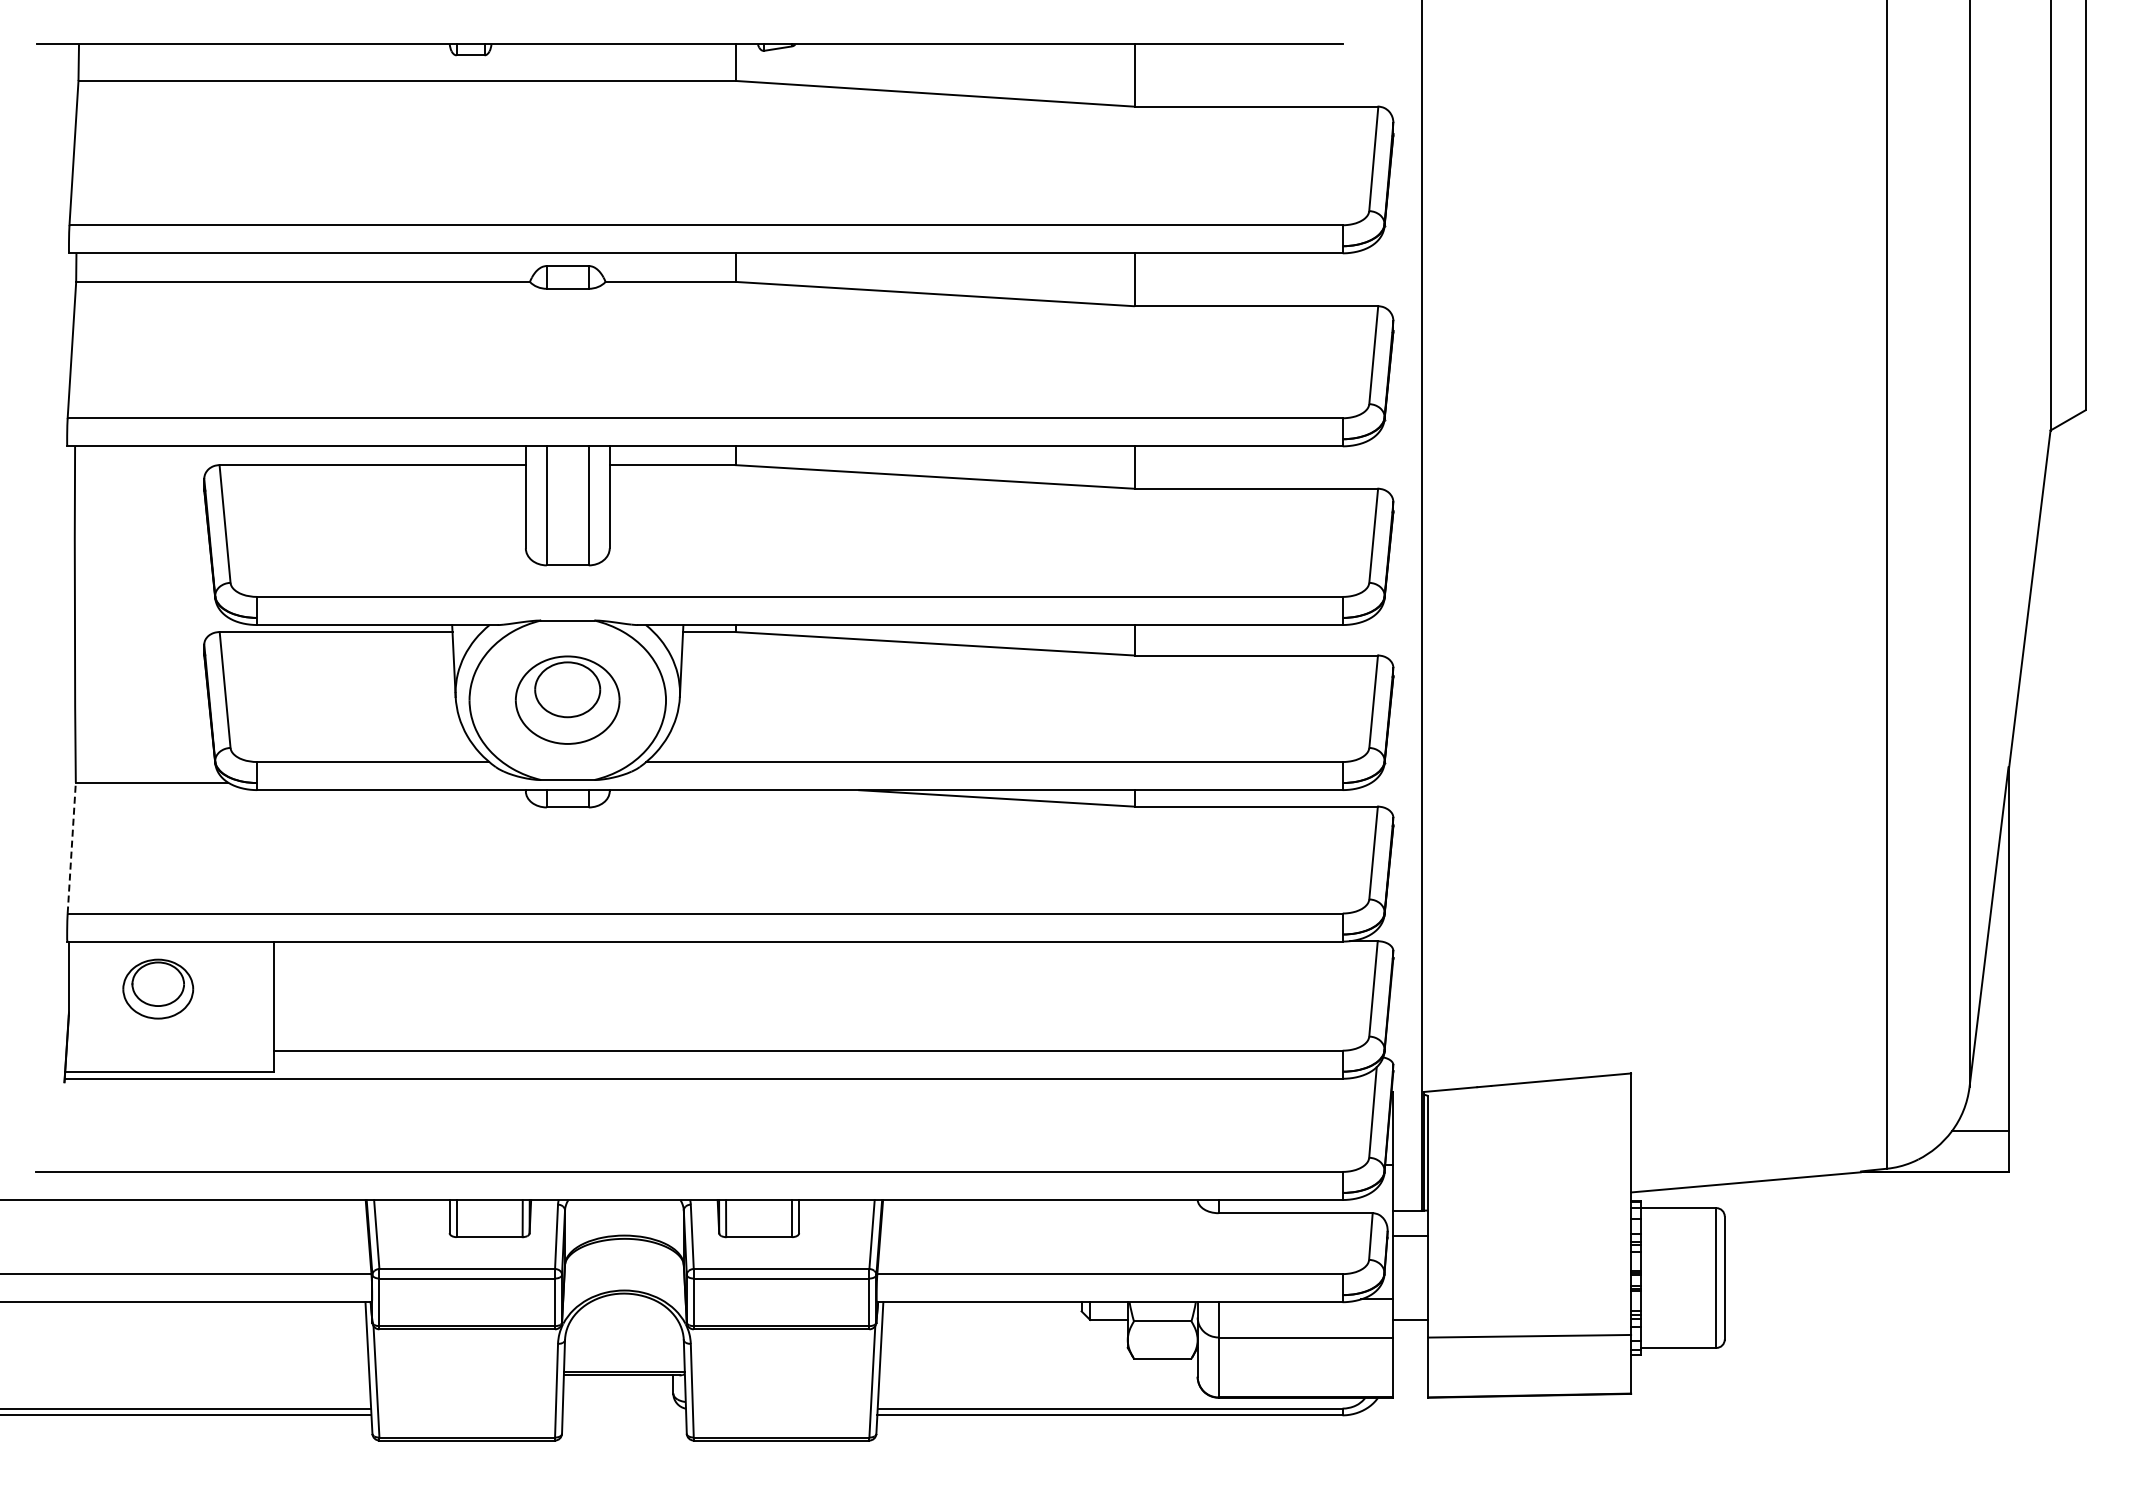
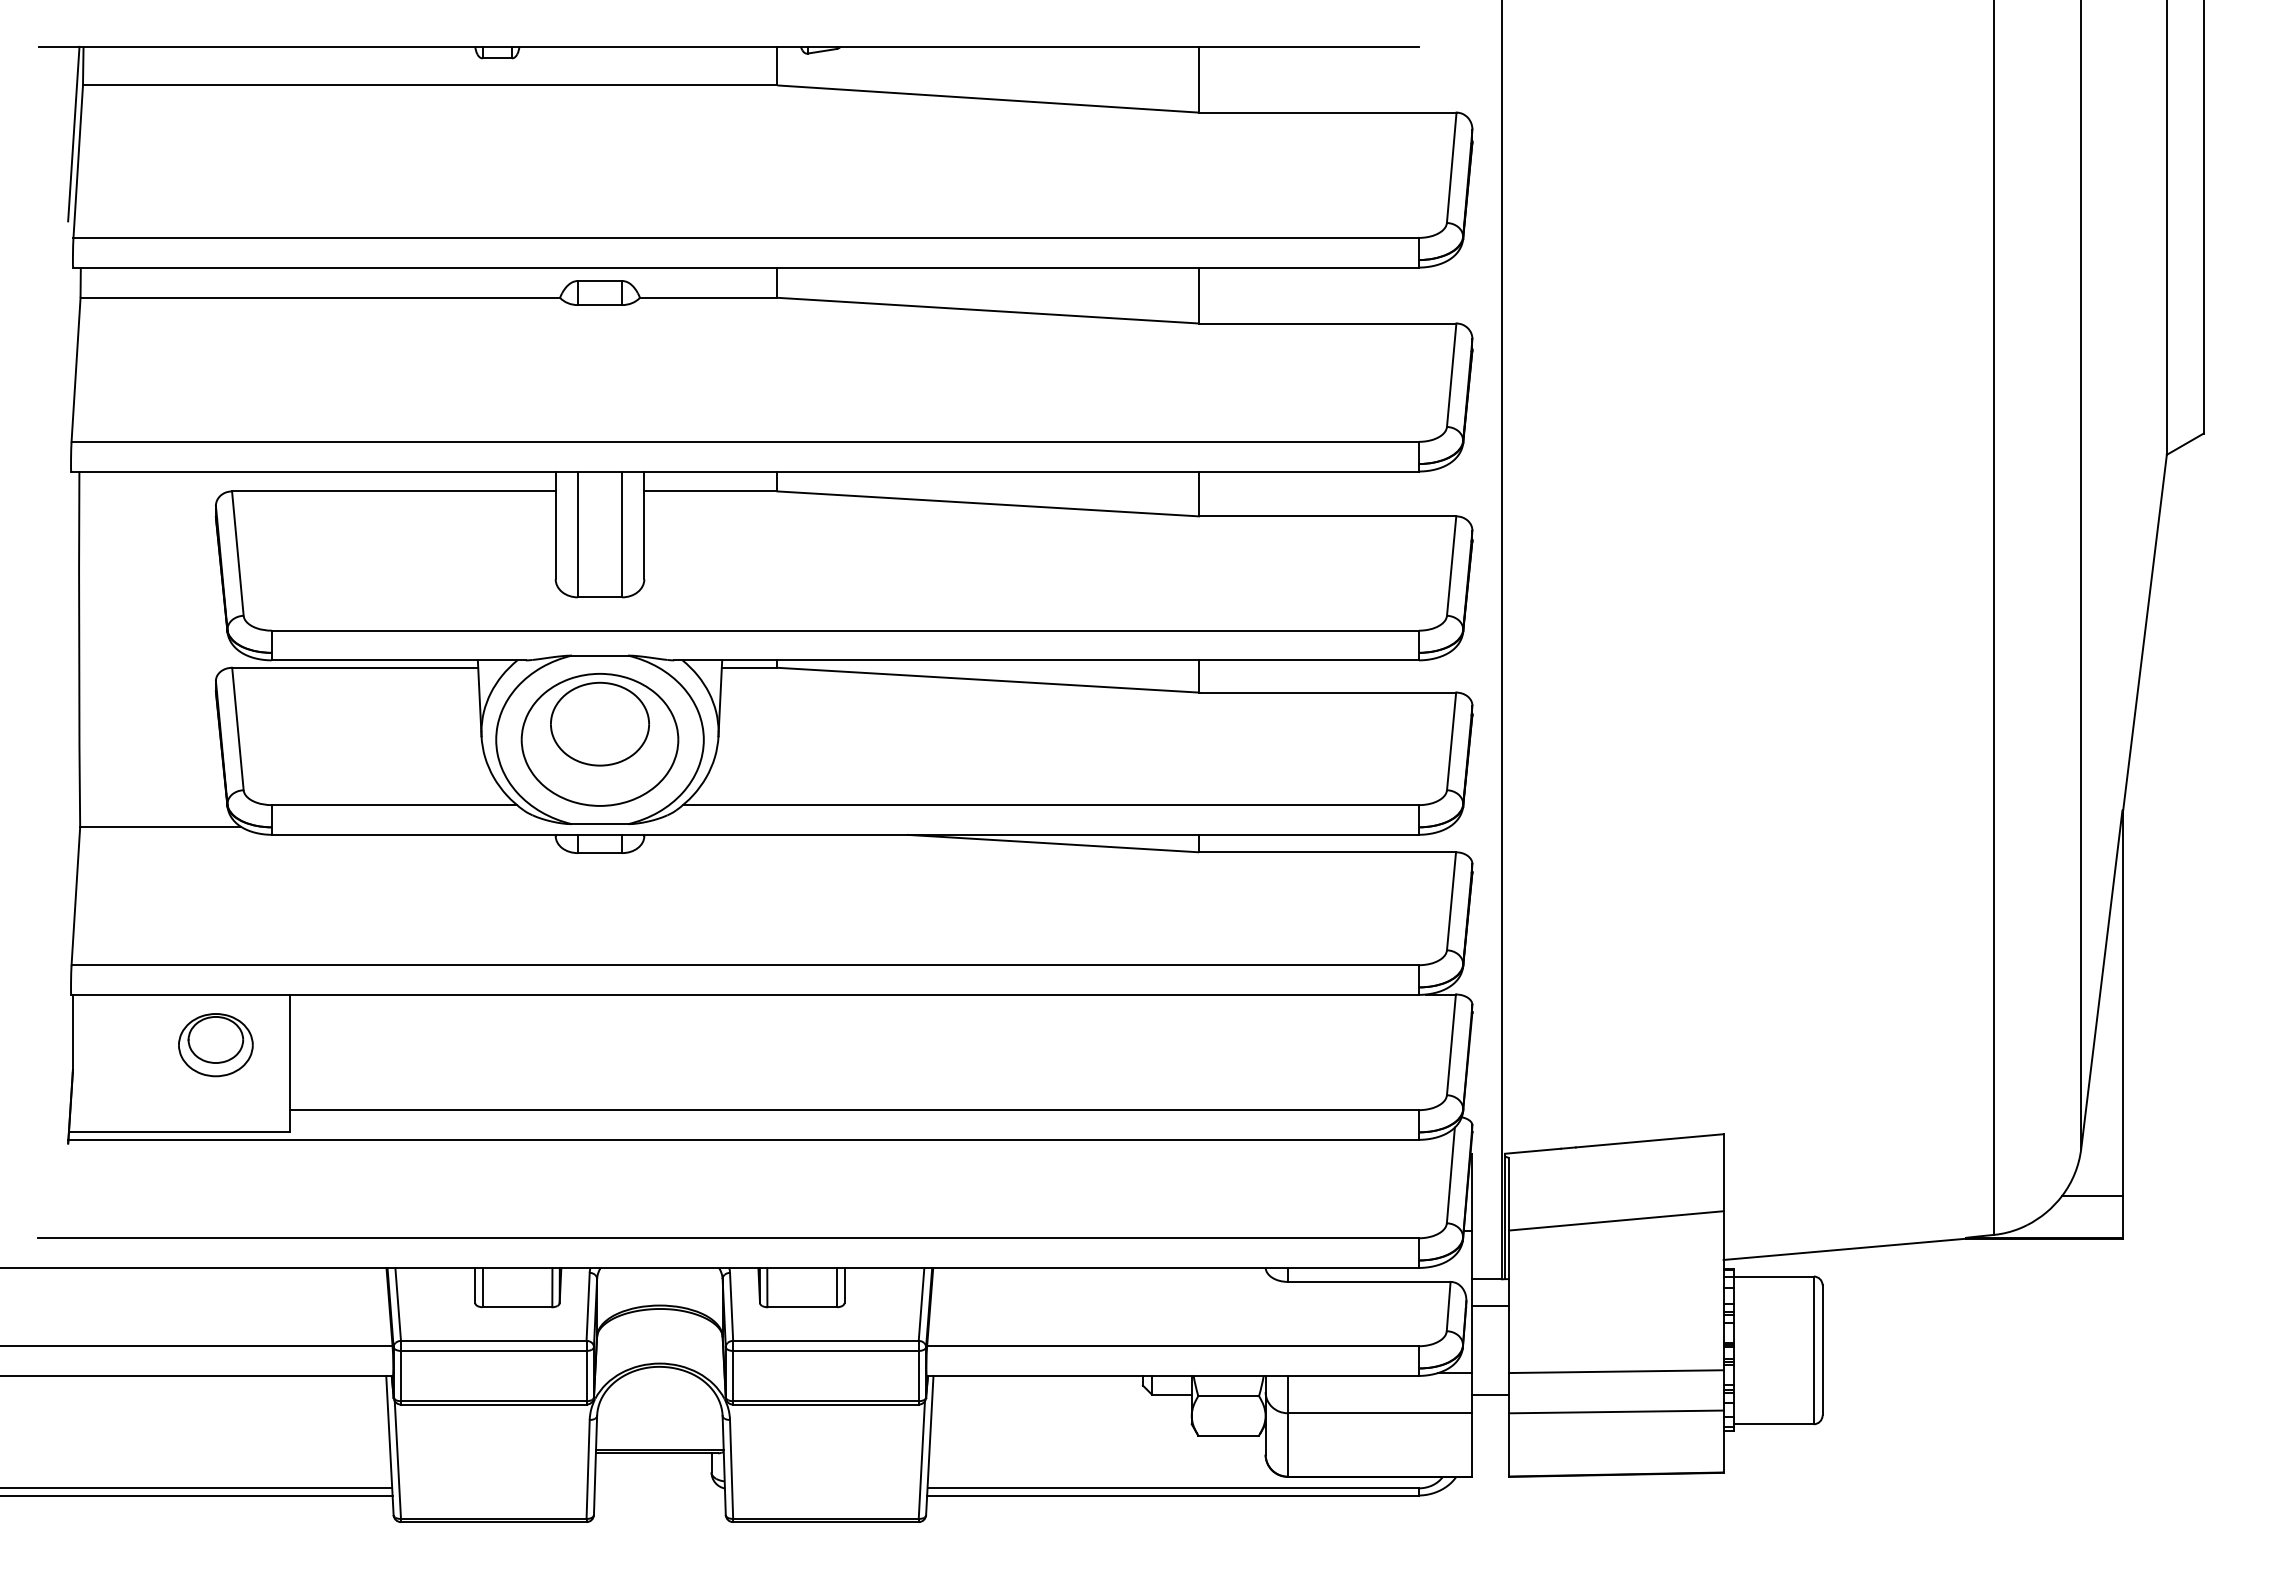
line: (69, 126) -> (73, 133), added
part: (567, 699) -> (599, 739), size x1.43
line: (71, 847) -> (75, 895), dashed -> solid
part: (158, 988) -> (216, 1044), moved
line: (1529, 1155) -> (1616, 1220), added
line: (1529, 1297) -> (1616, 1370), added

